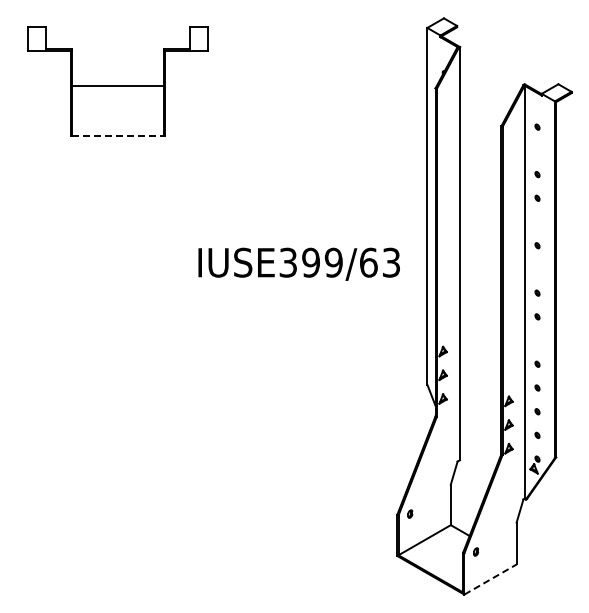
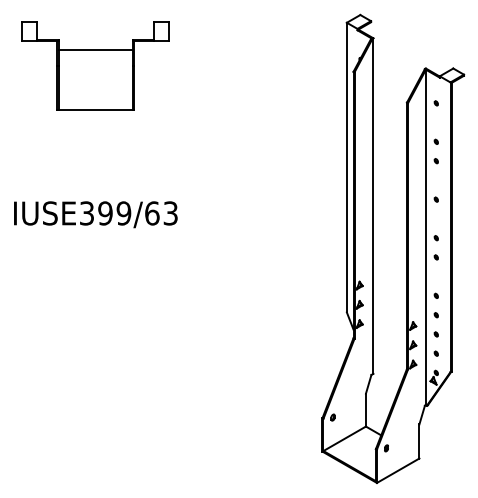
line: (117, 85) -> (95, 50), moved
line: (117, 135) -> (95, 110), dashed -> solid
text: (298, 263) -> (95, 214), moved
line: (490, 579) -> (398, 470), dashed -> solid

